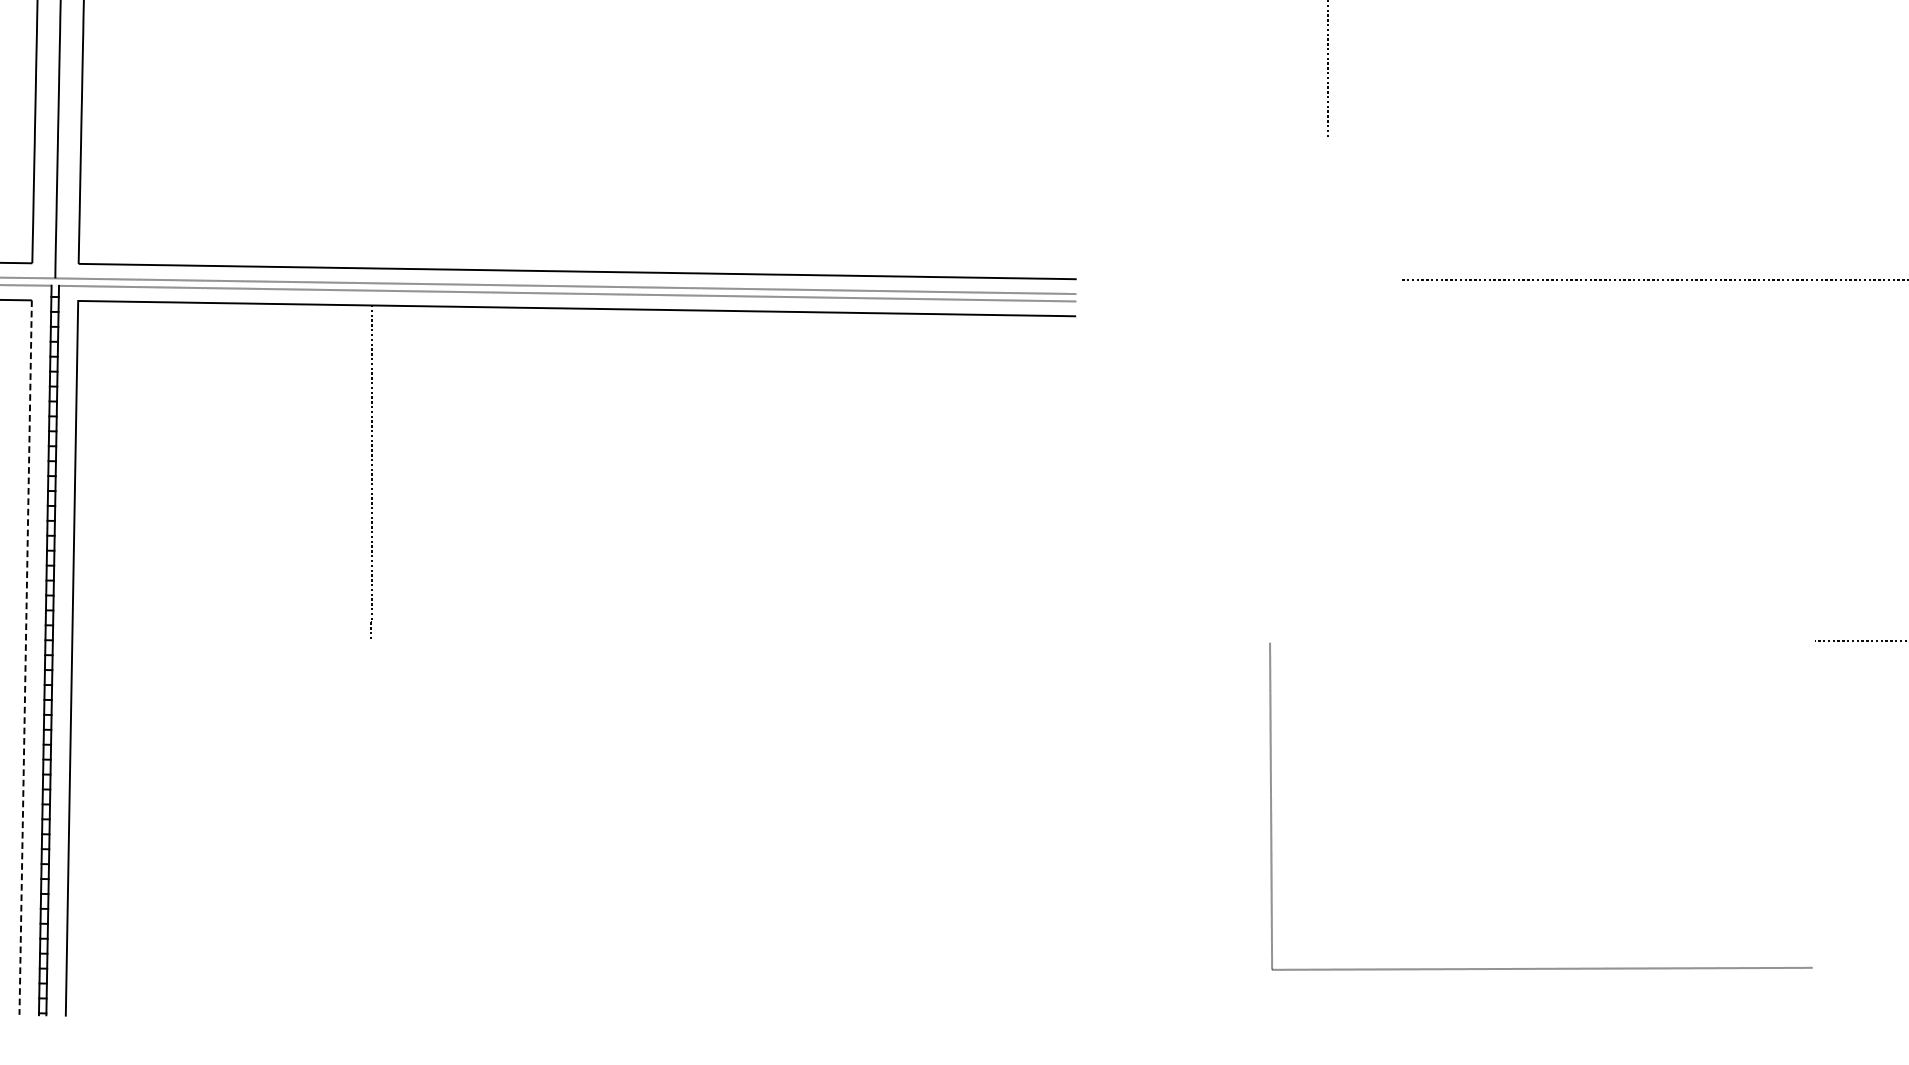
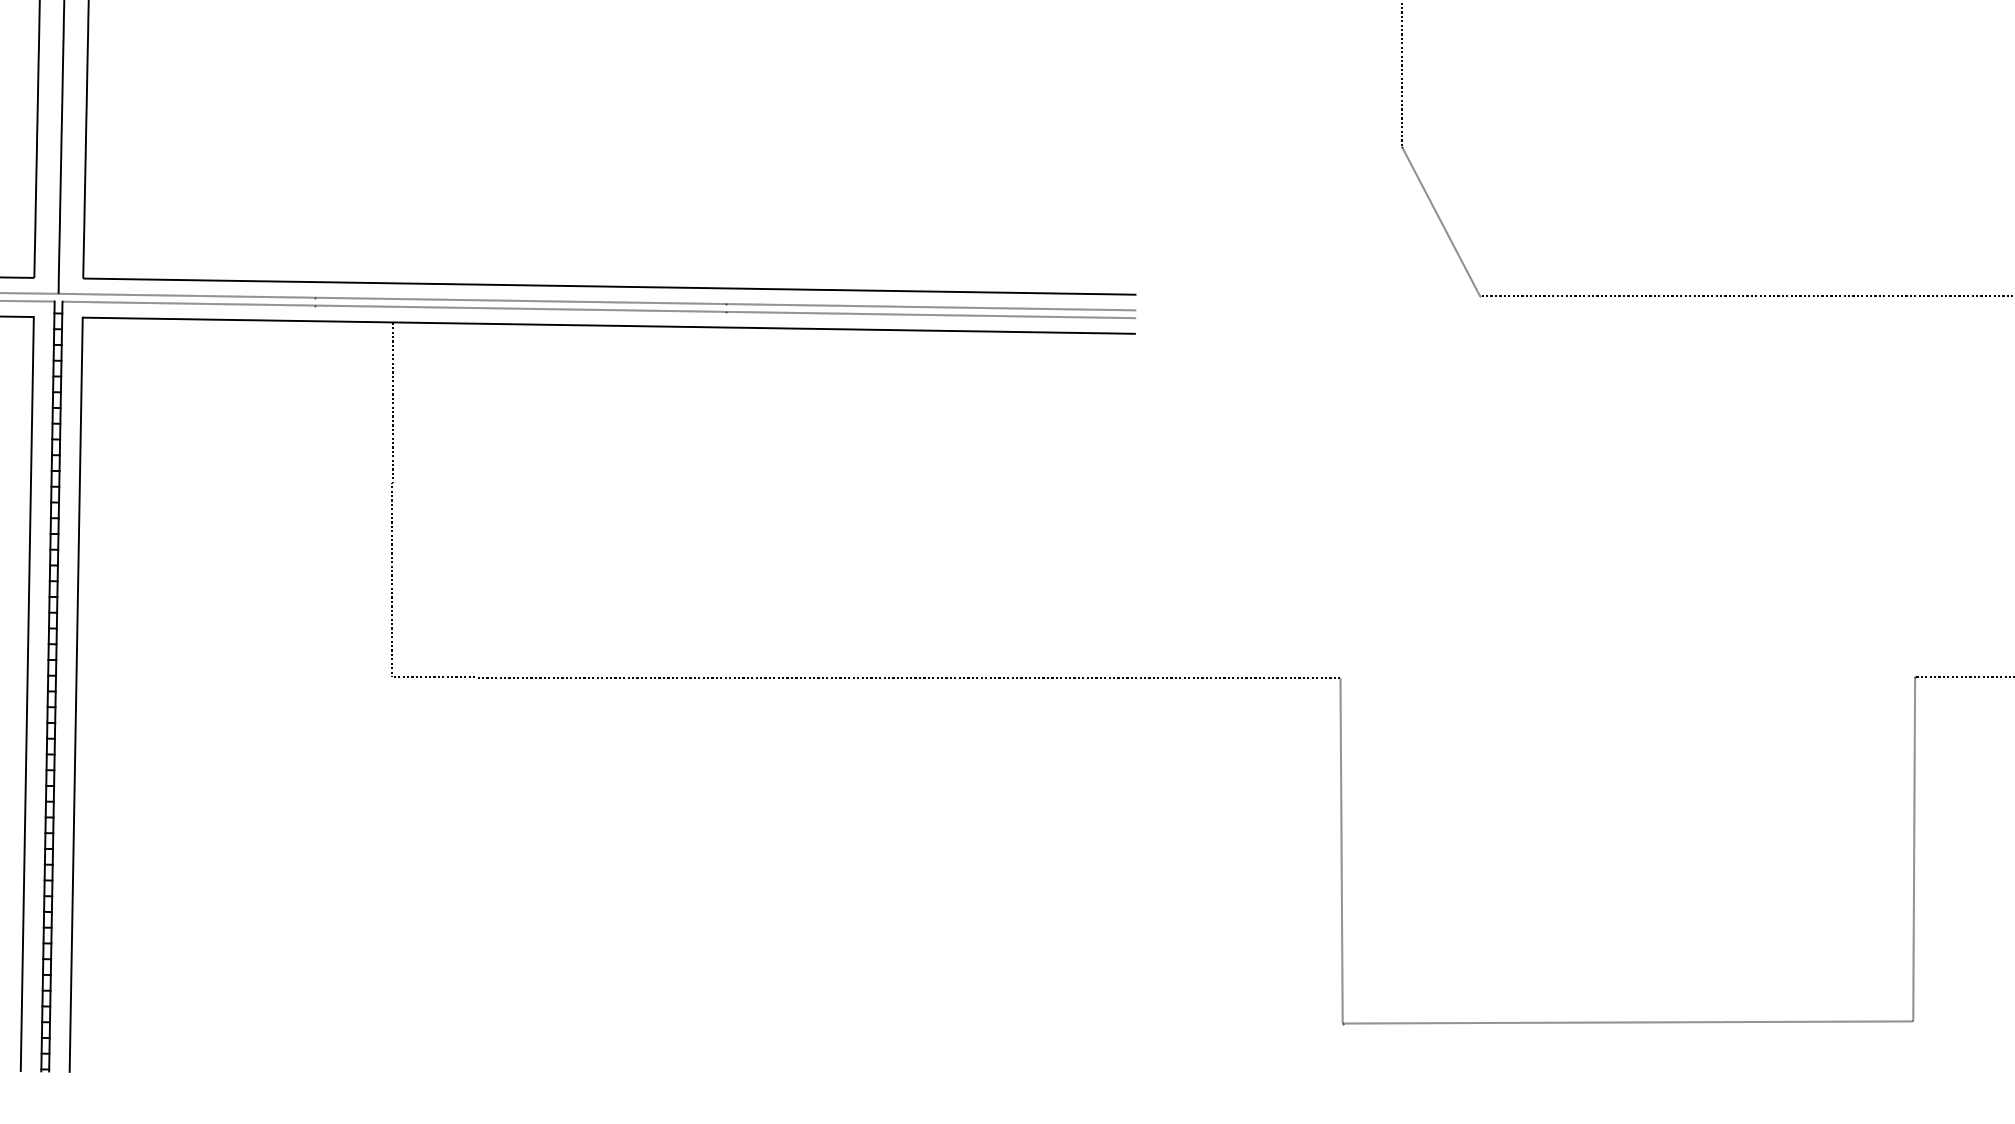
line: (1364, 209) -> (1440, 221), added
line: (820, 641) -> (866, 677), added
line: (25, 658) -> (27, 694), dashed -> solid
line: (1813, 803) -> (1914, 848), added

